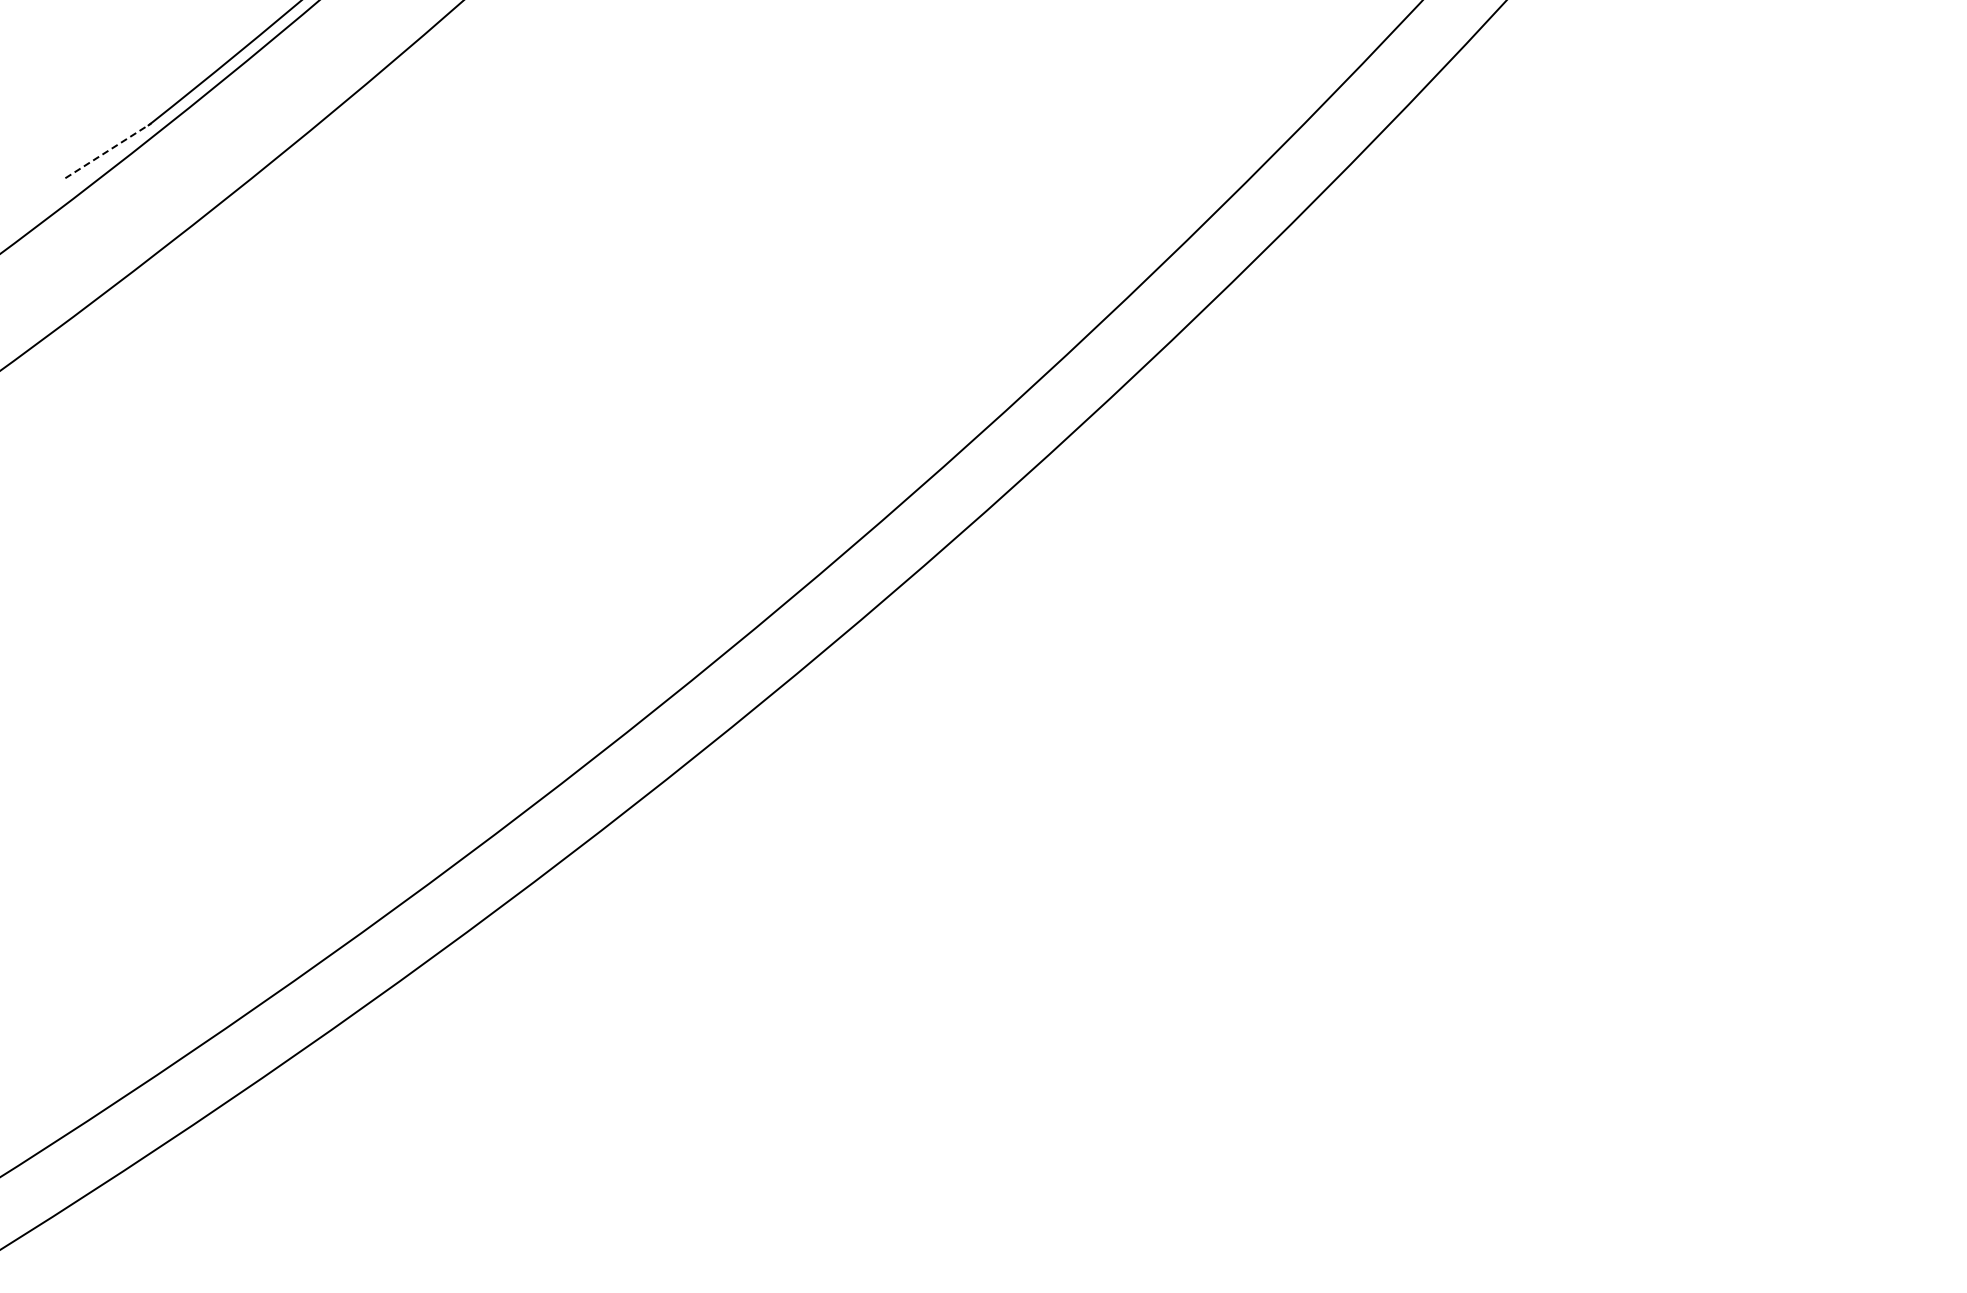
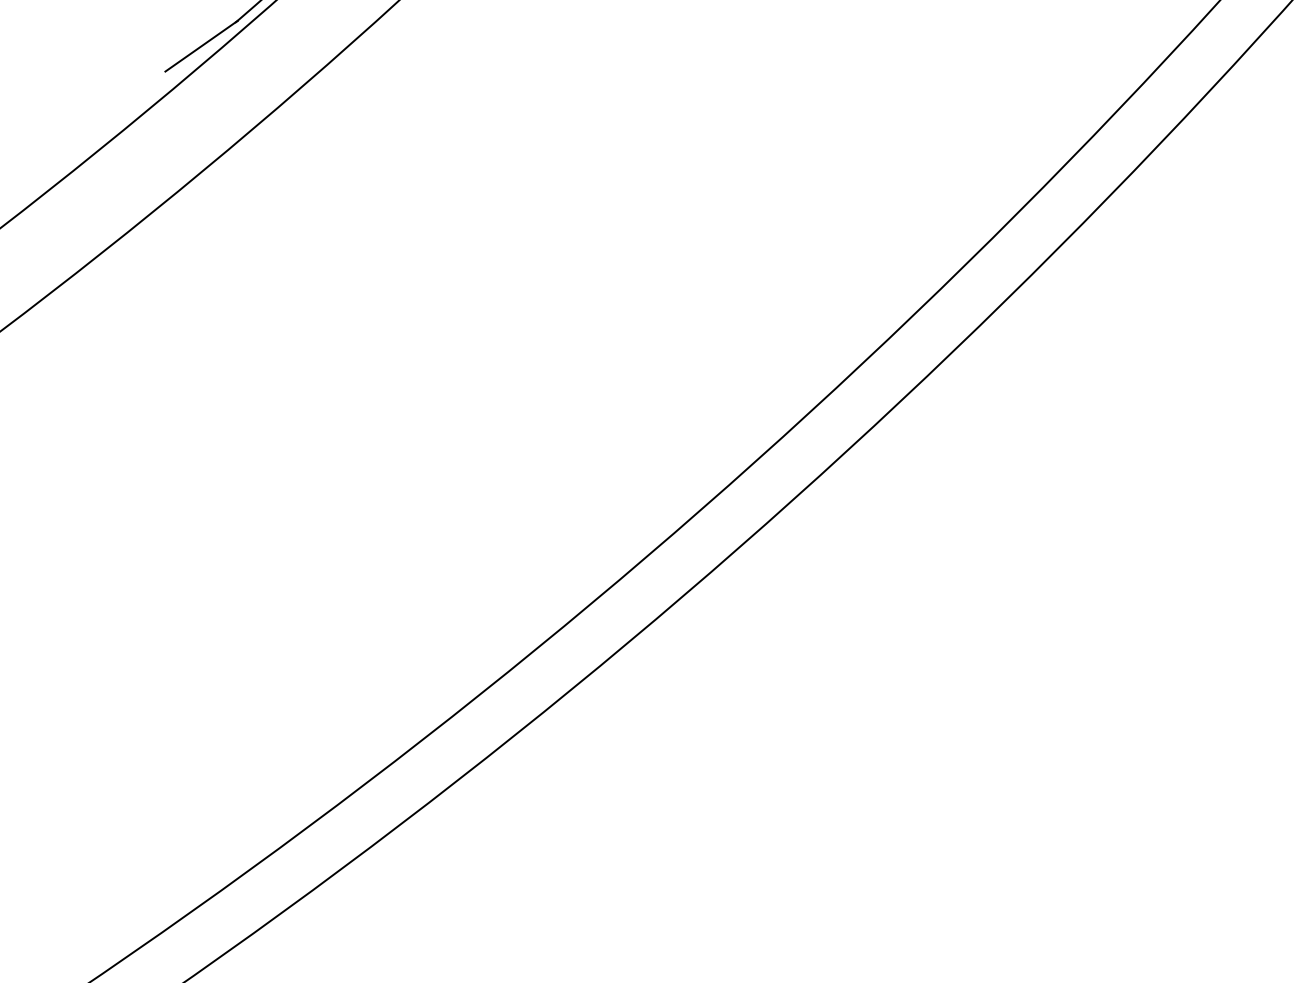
line: (108, 150) -> (201, 45), dashed -> solid

